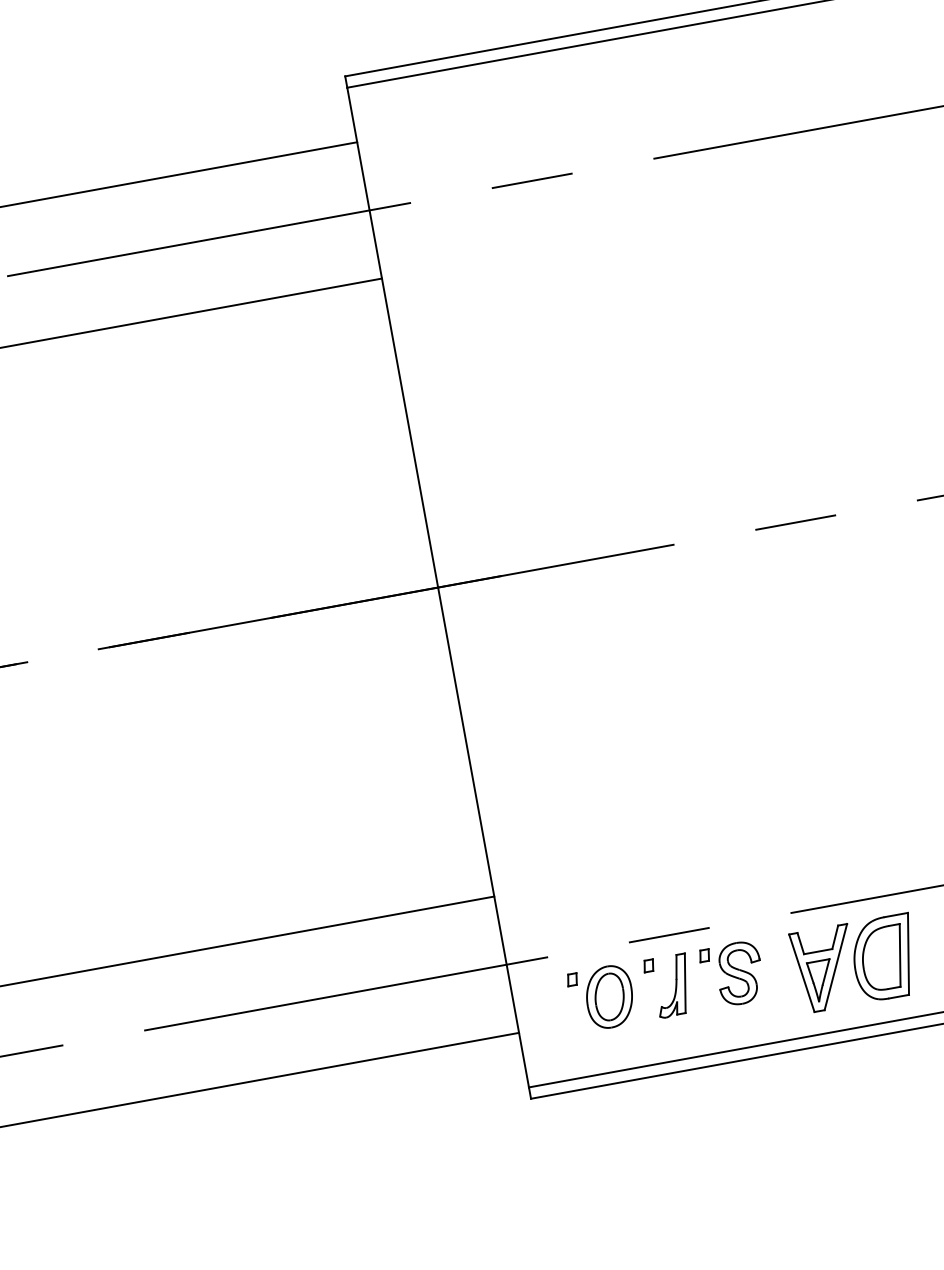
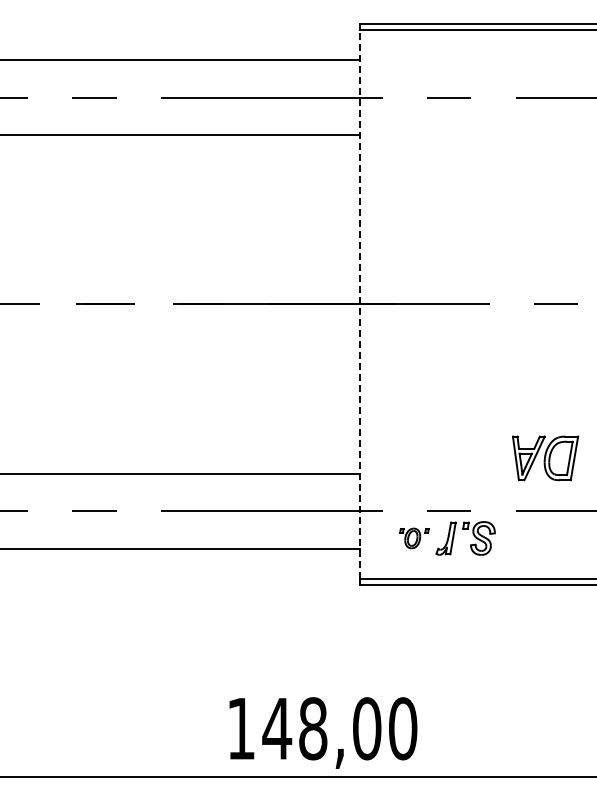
line: (438, 585) -> (360, 303), solid -> dashed
part: (855, 963) -> (545, 458), moved
part: (614, 996) -> (414, 538), size x0.6

